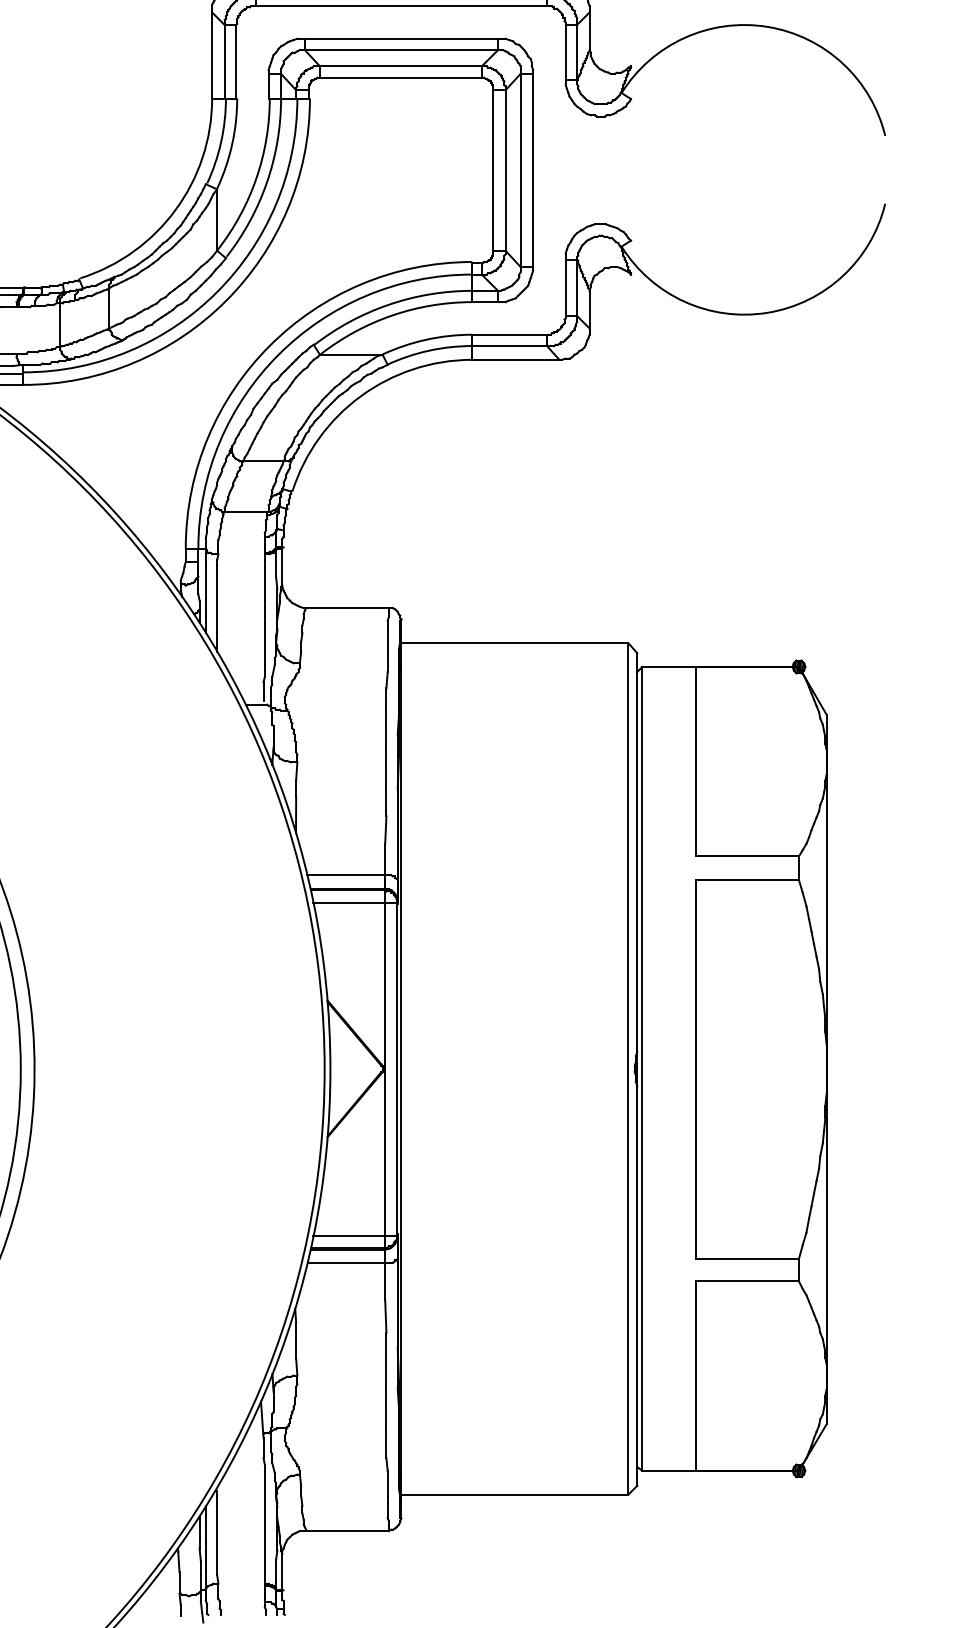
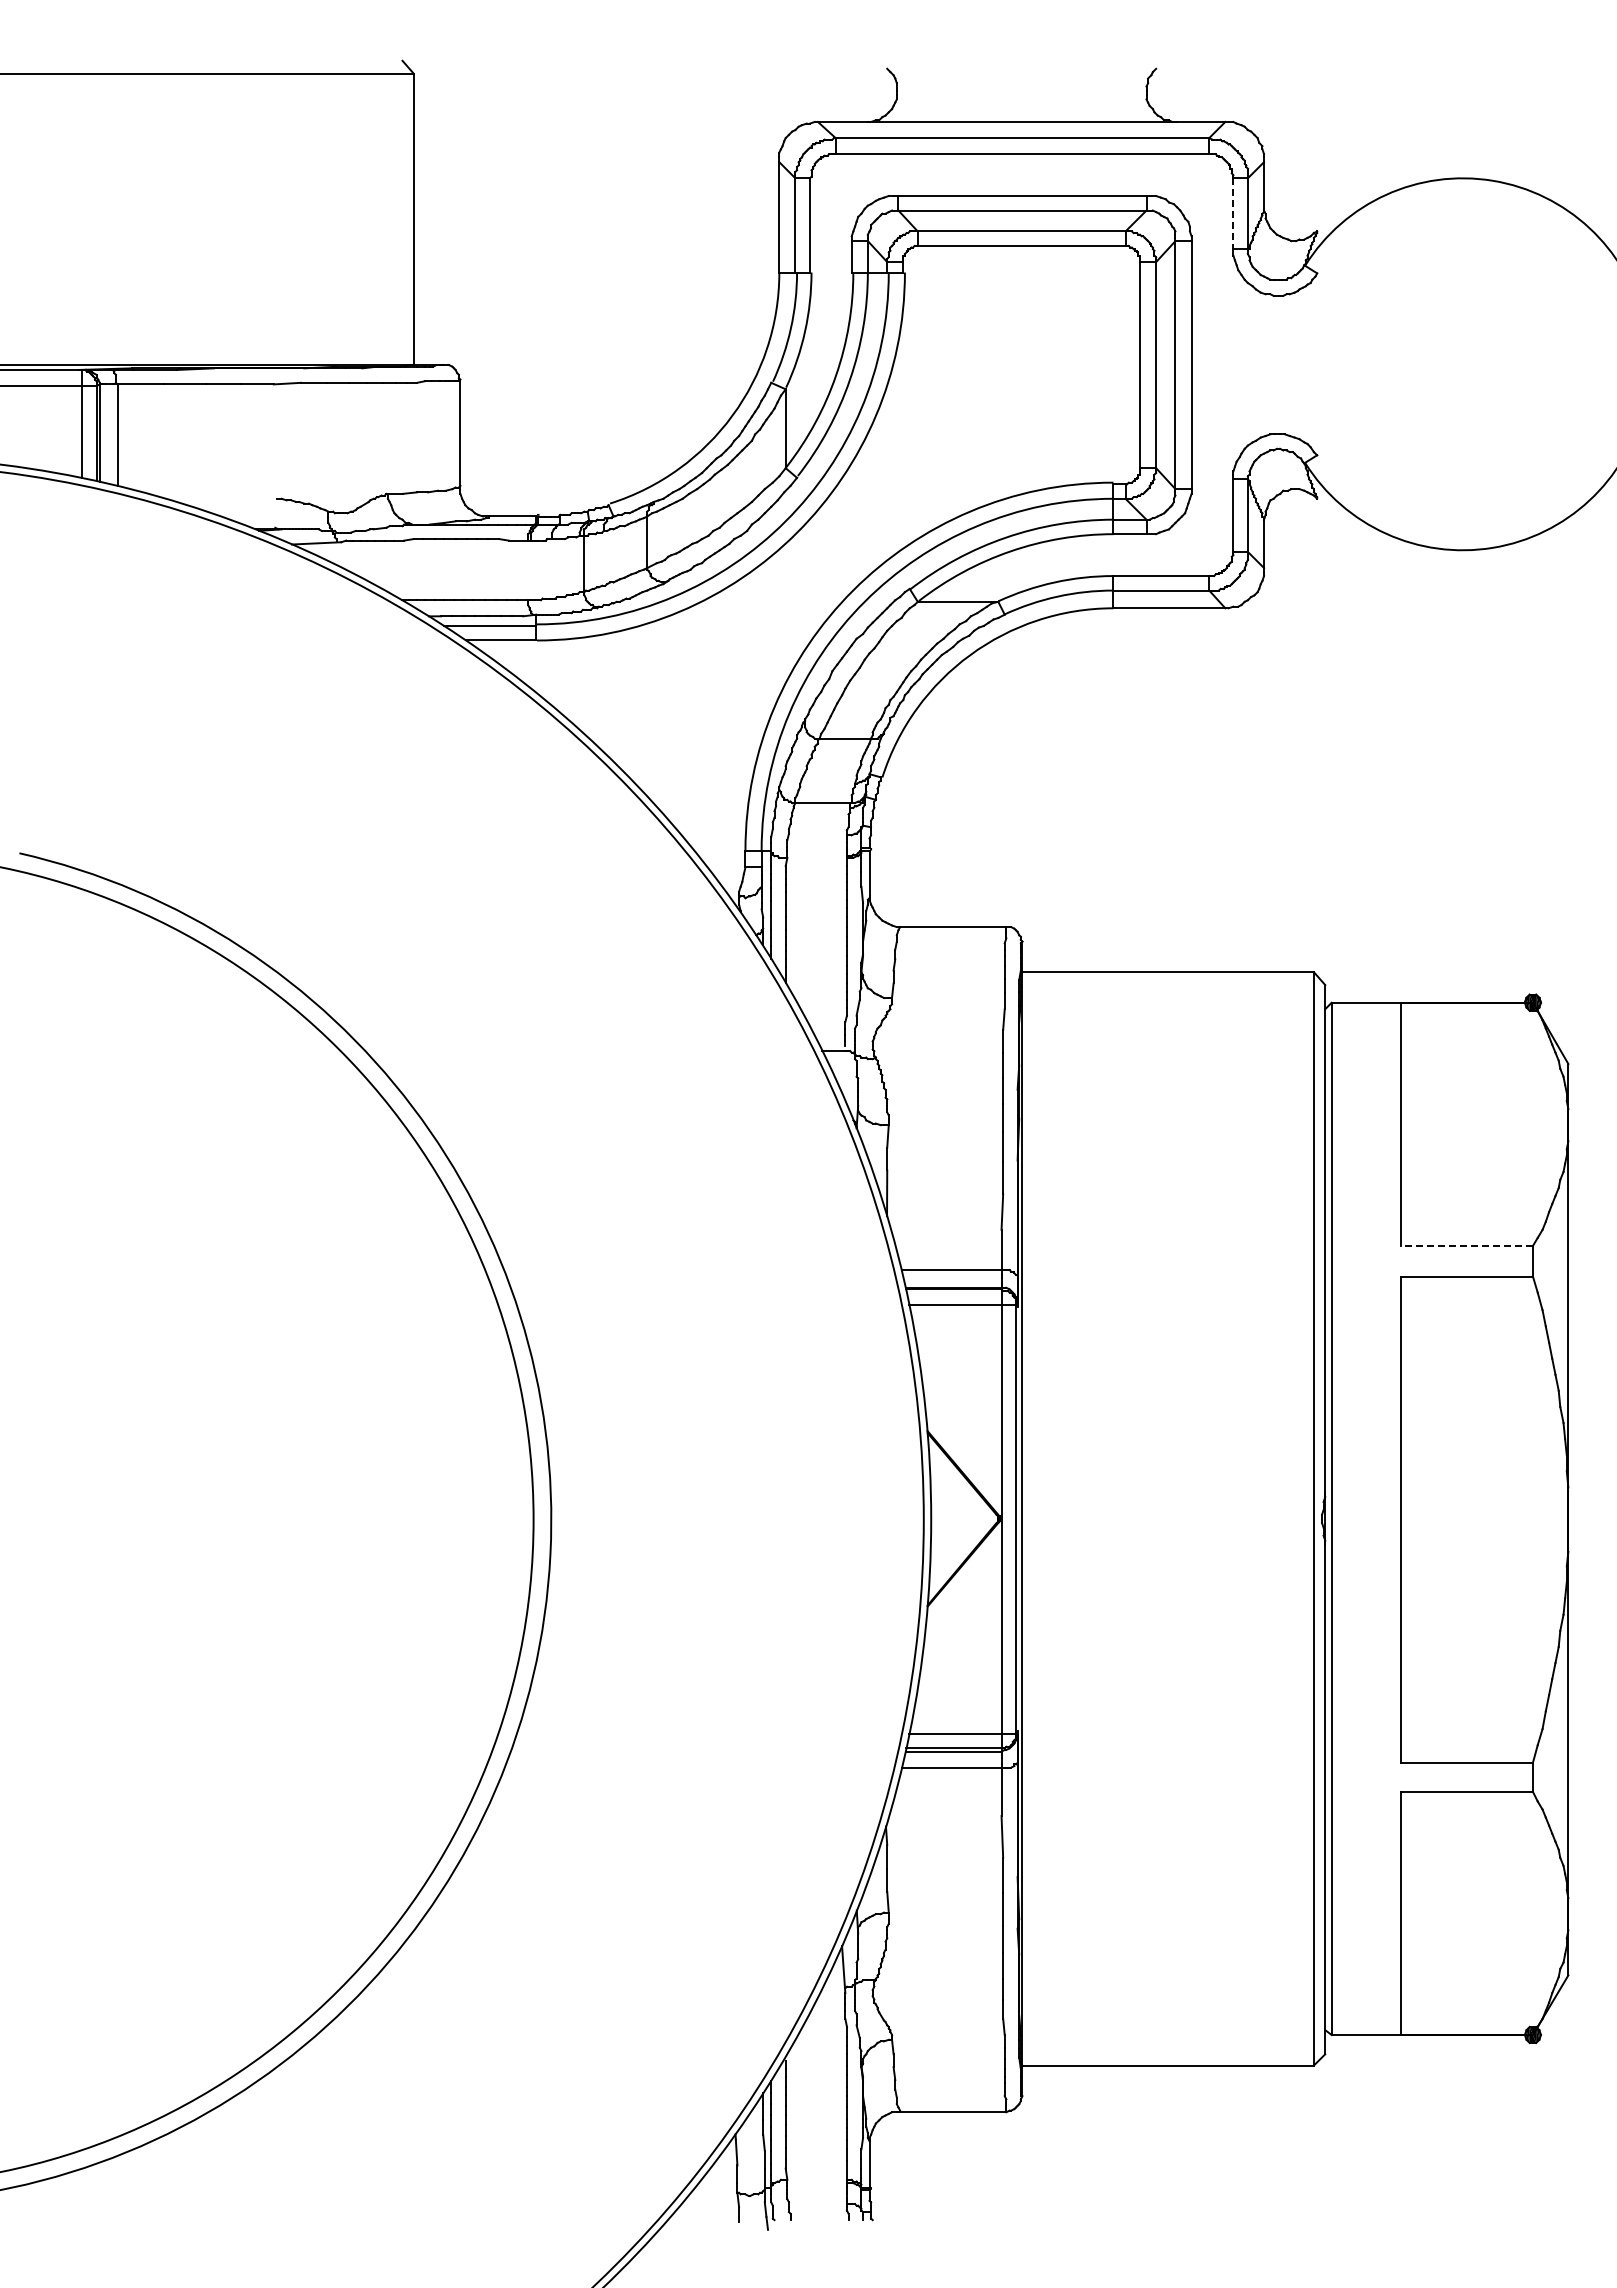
line: (565, 53) -> (1233, 214), solid -> dashed
line: (747, 856) -> (1466, 1245), solid -> dashed

